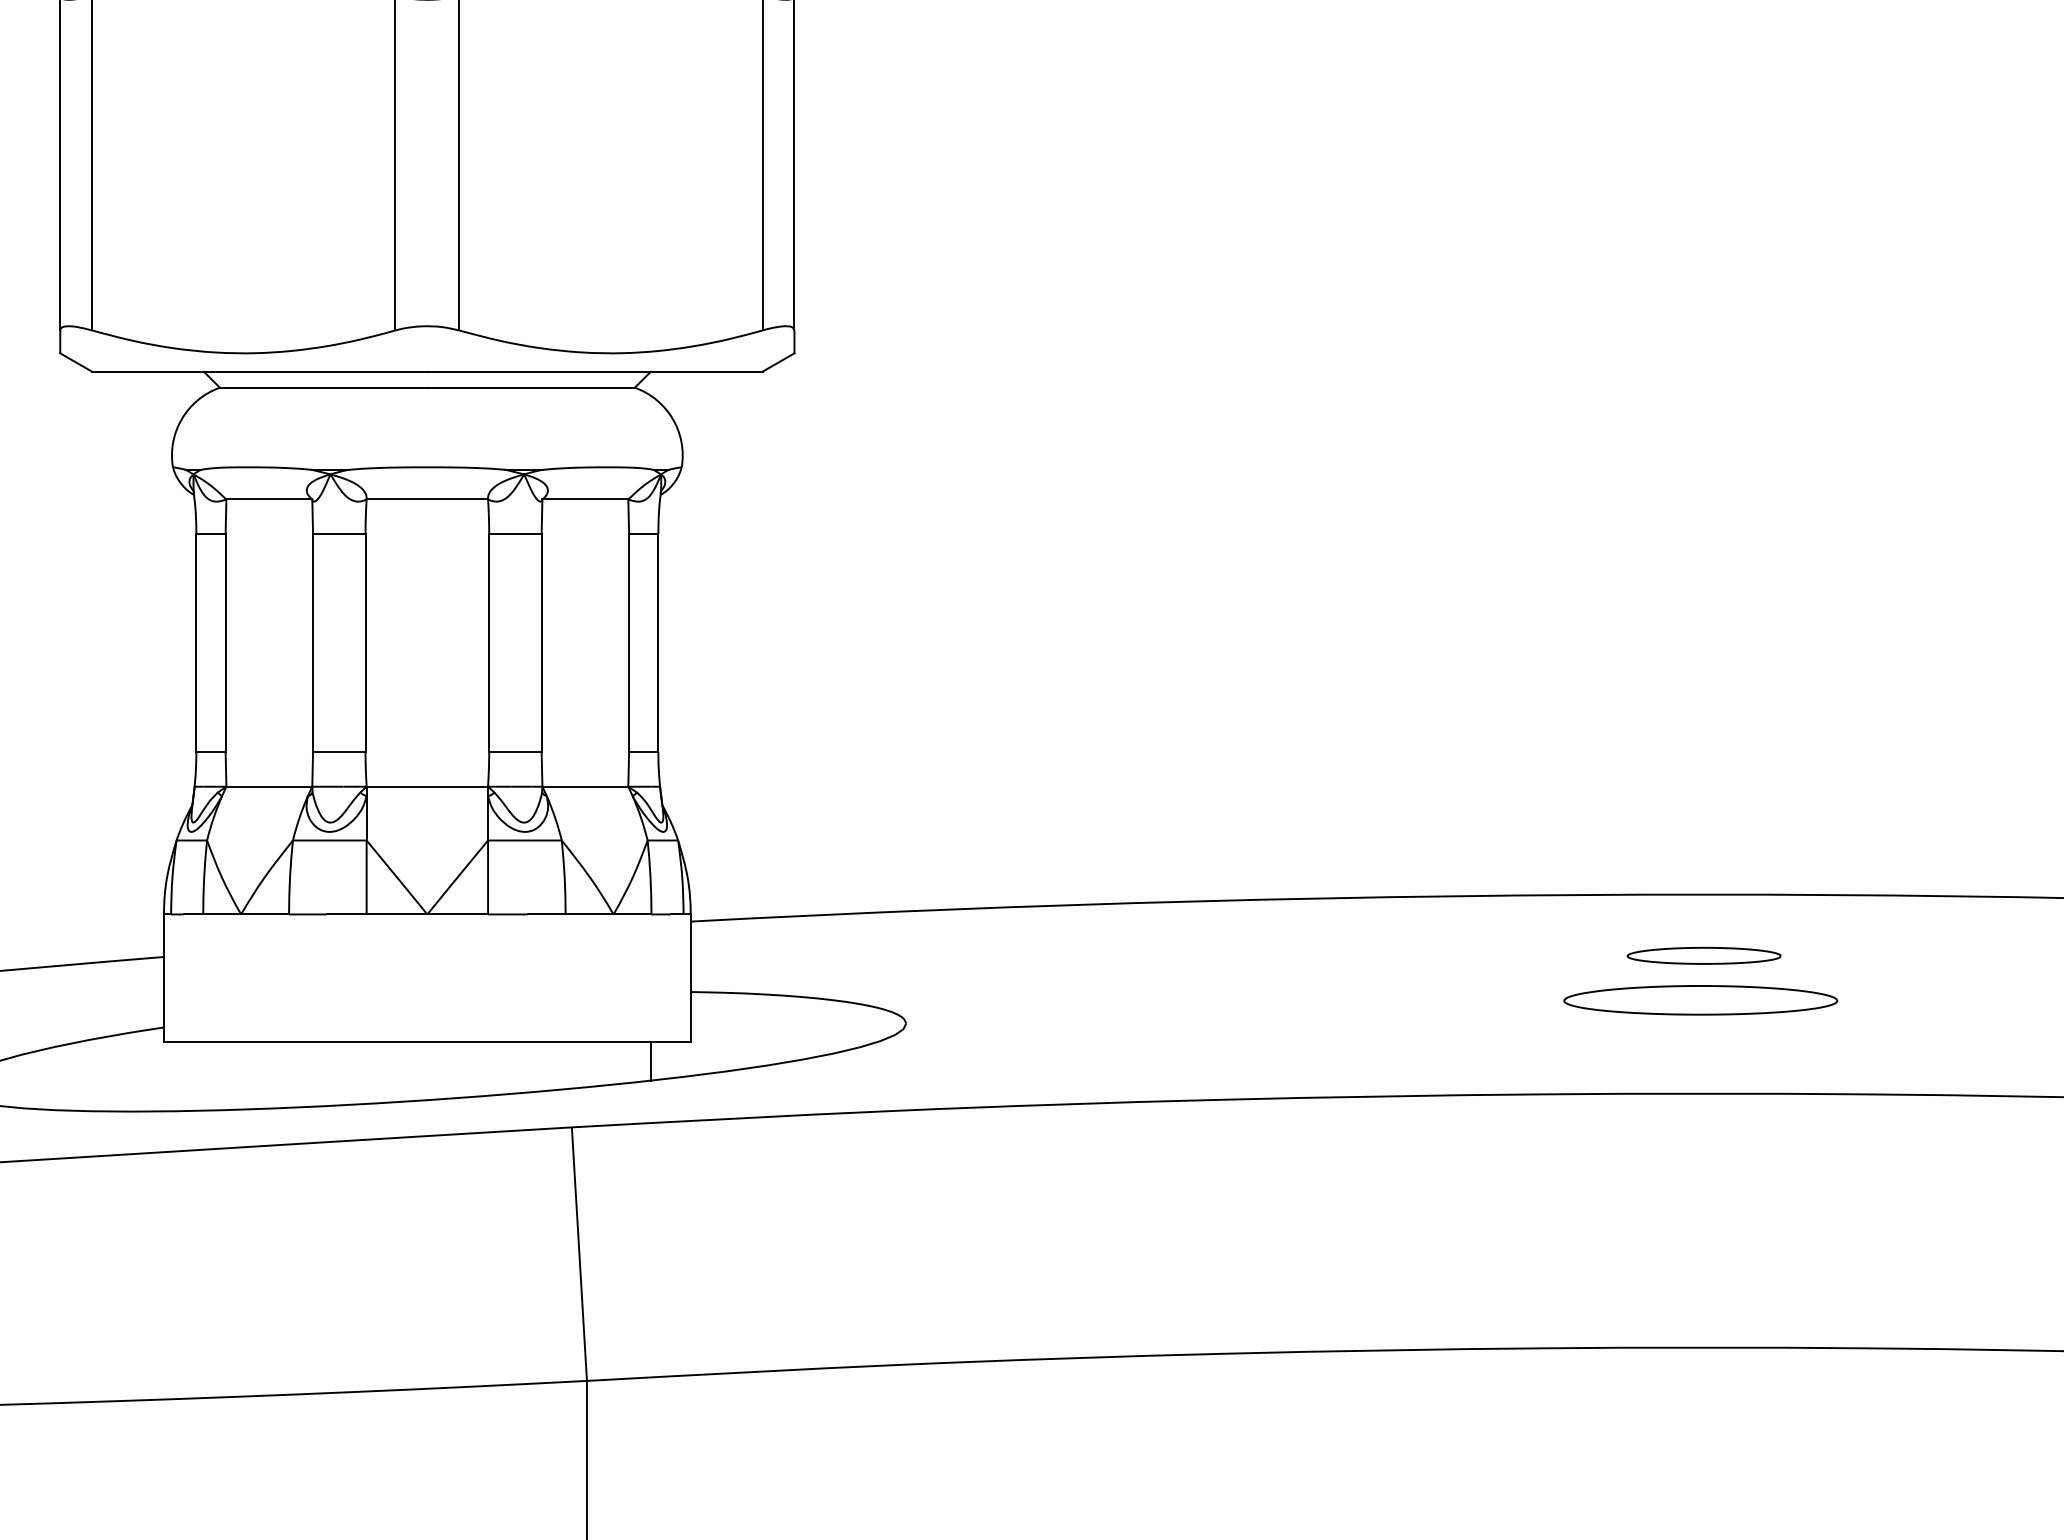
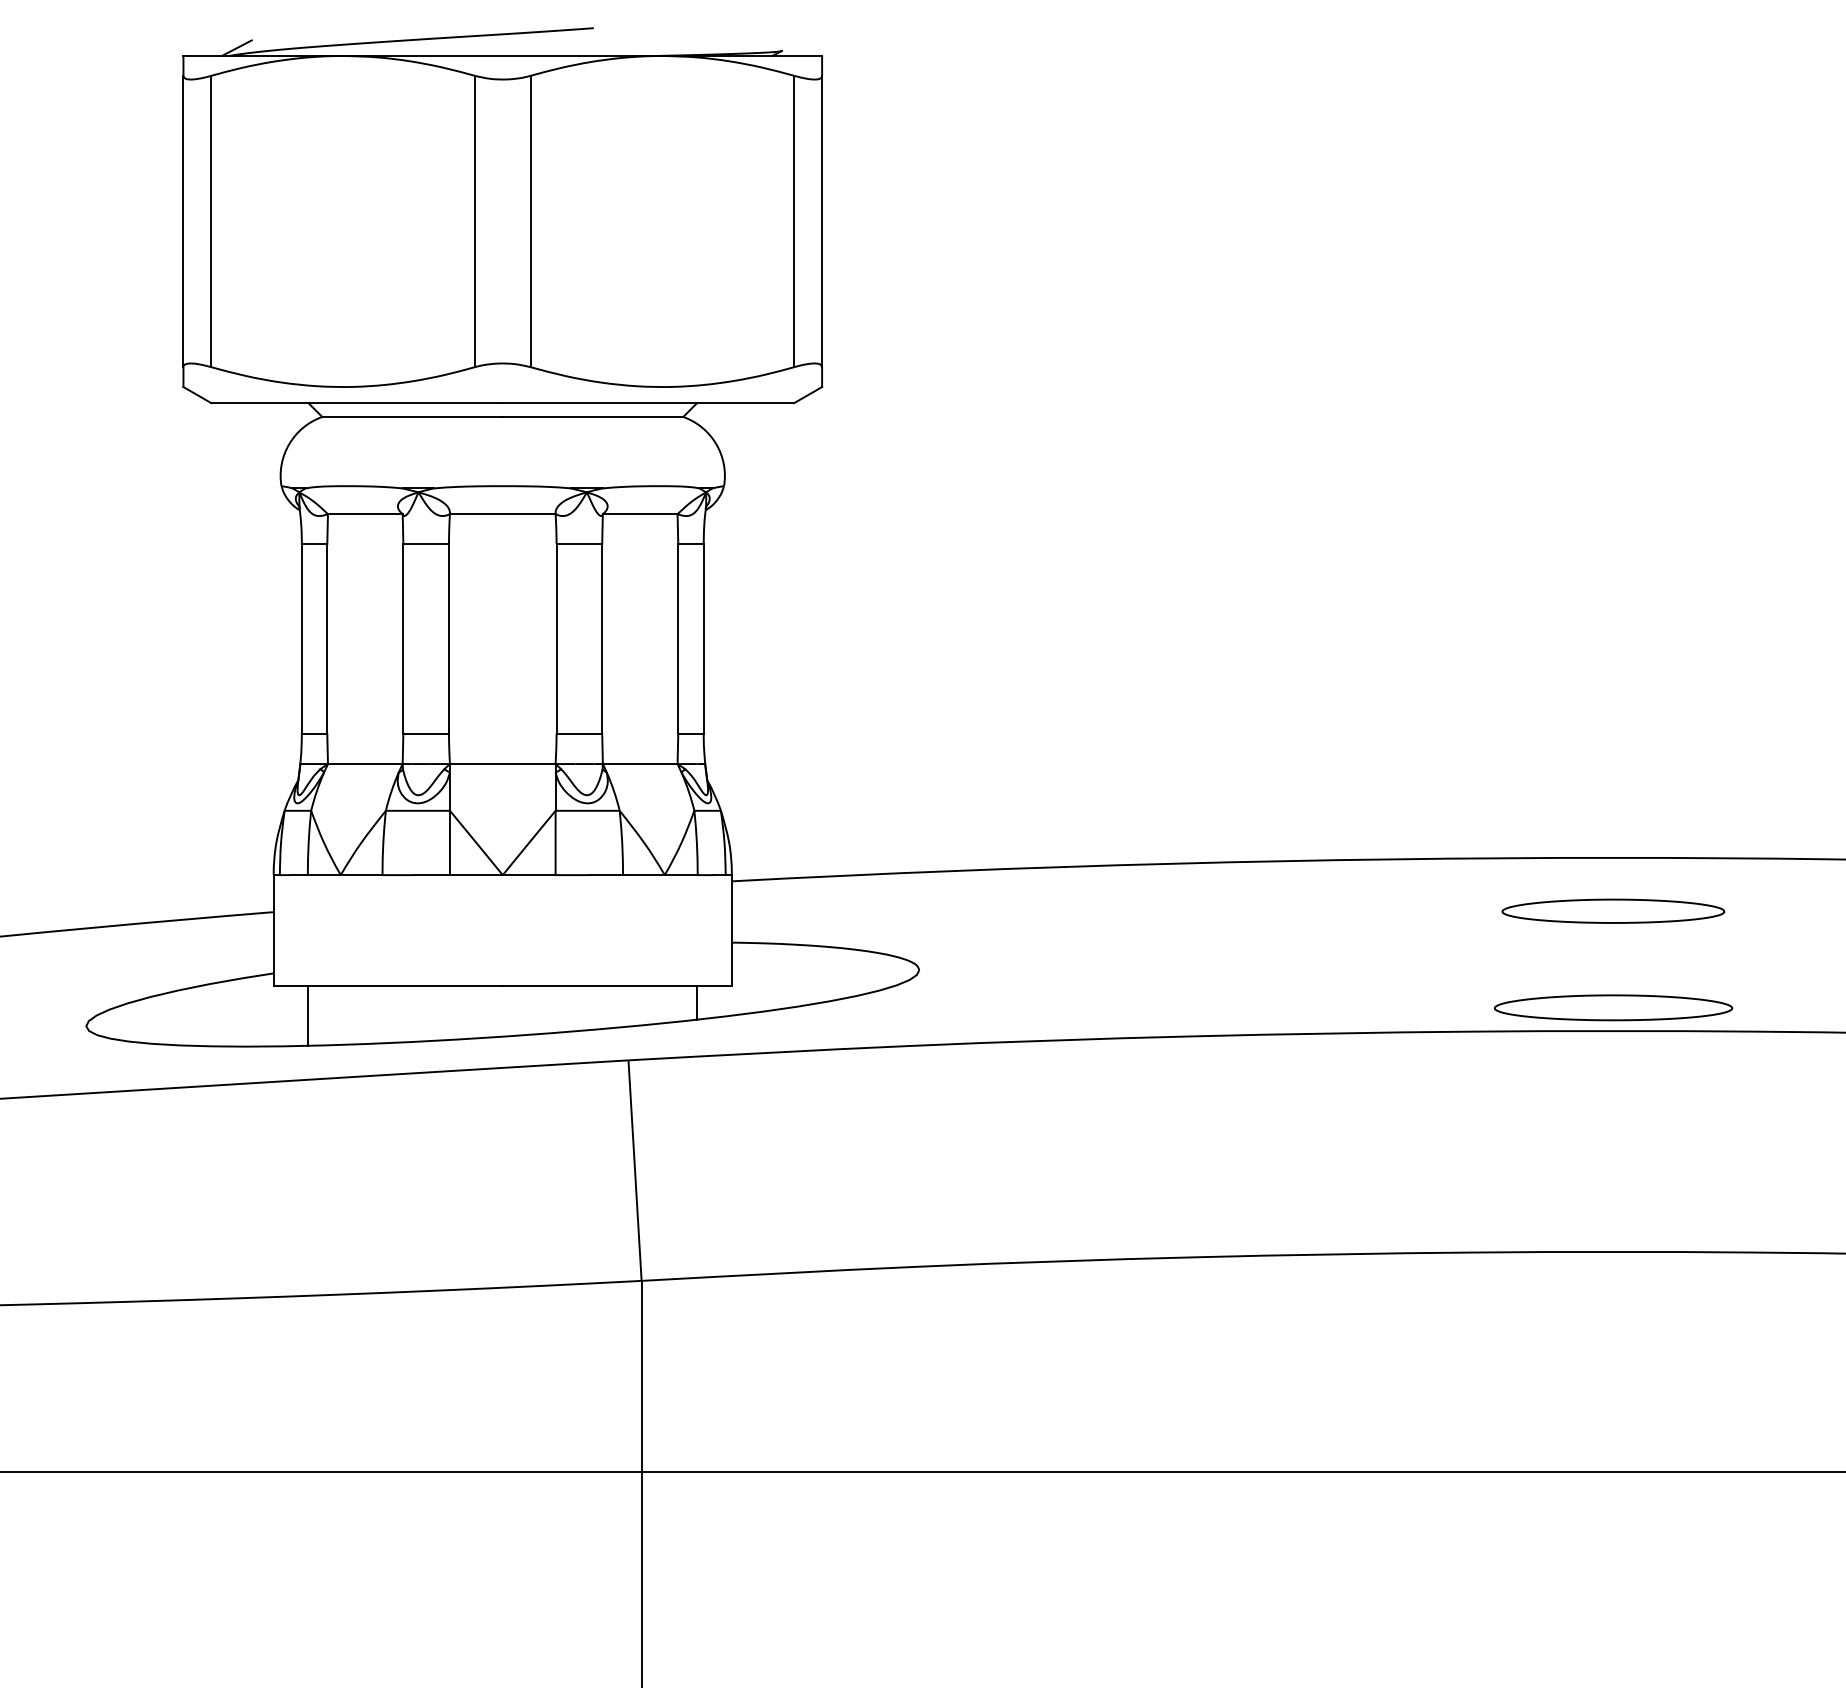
part: (1704, 955) -> (1613, 910), size x1.67
part: (1700, 999) -> (1613, 1007), moved
line: (204, 1075) -> (308, 1015), added

